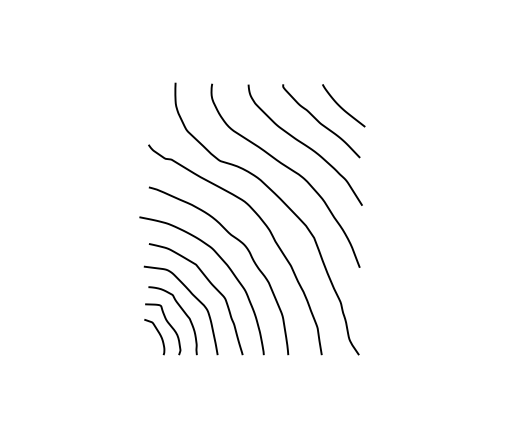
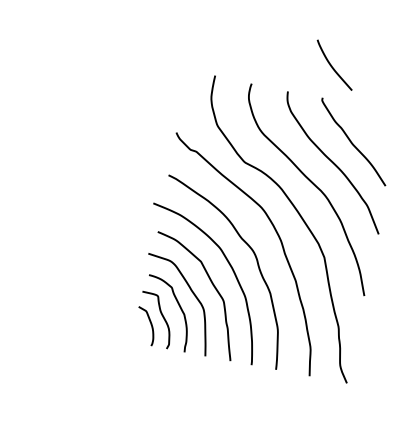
curve: (341, 106) -> (332, 65), moved

